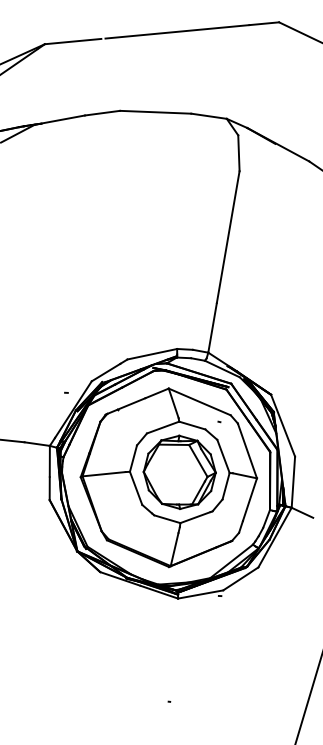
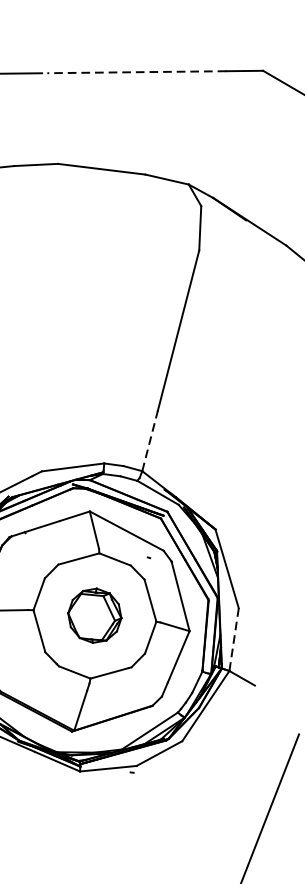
line: (176, 31) -> (135, 71), solid -> dashed
line: (212, 327) -> (149, 440), solid -> dashed
part: (179, 471) -> (94, 614), size x0.6
line: (293, 482) -> (234, 639), solid -> dashed

